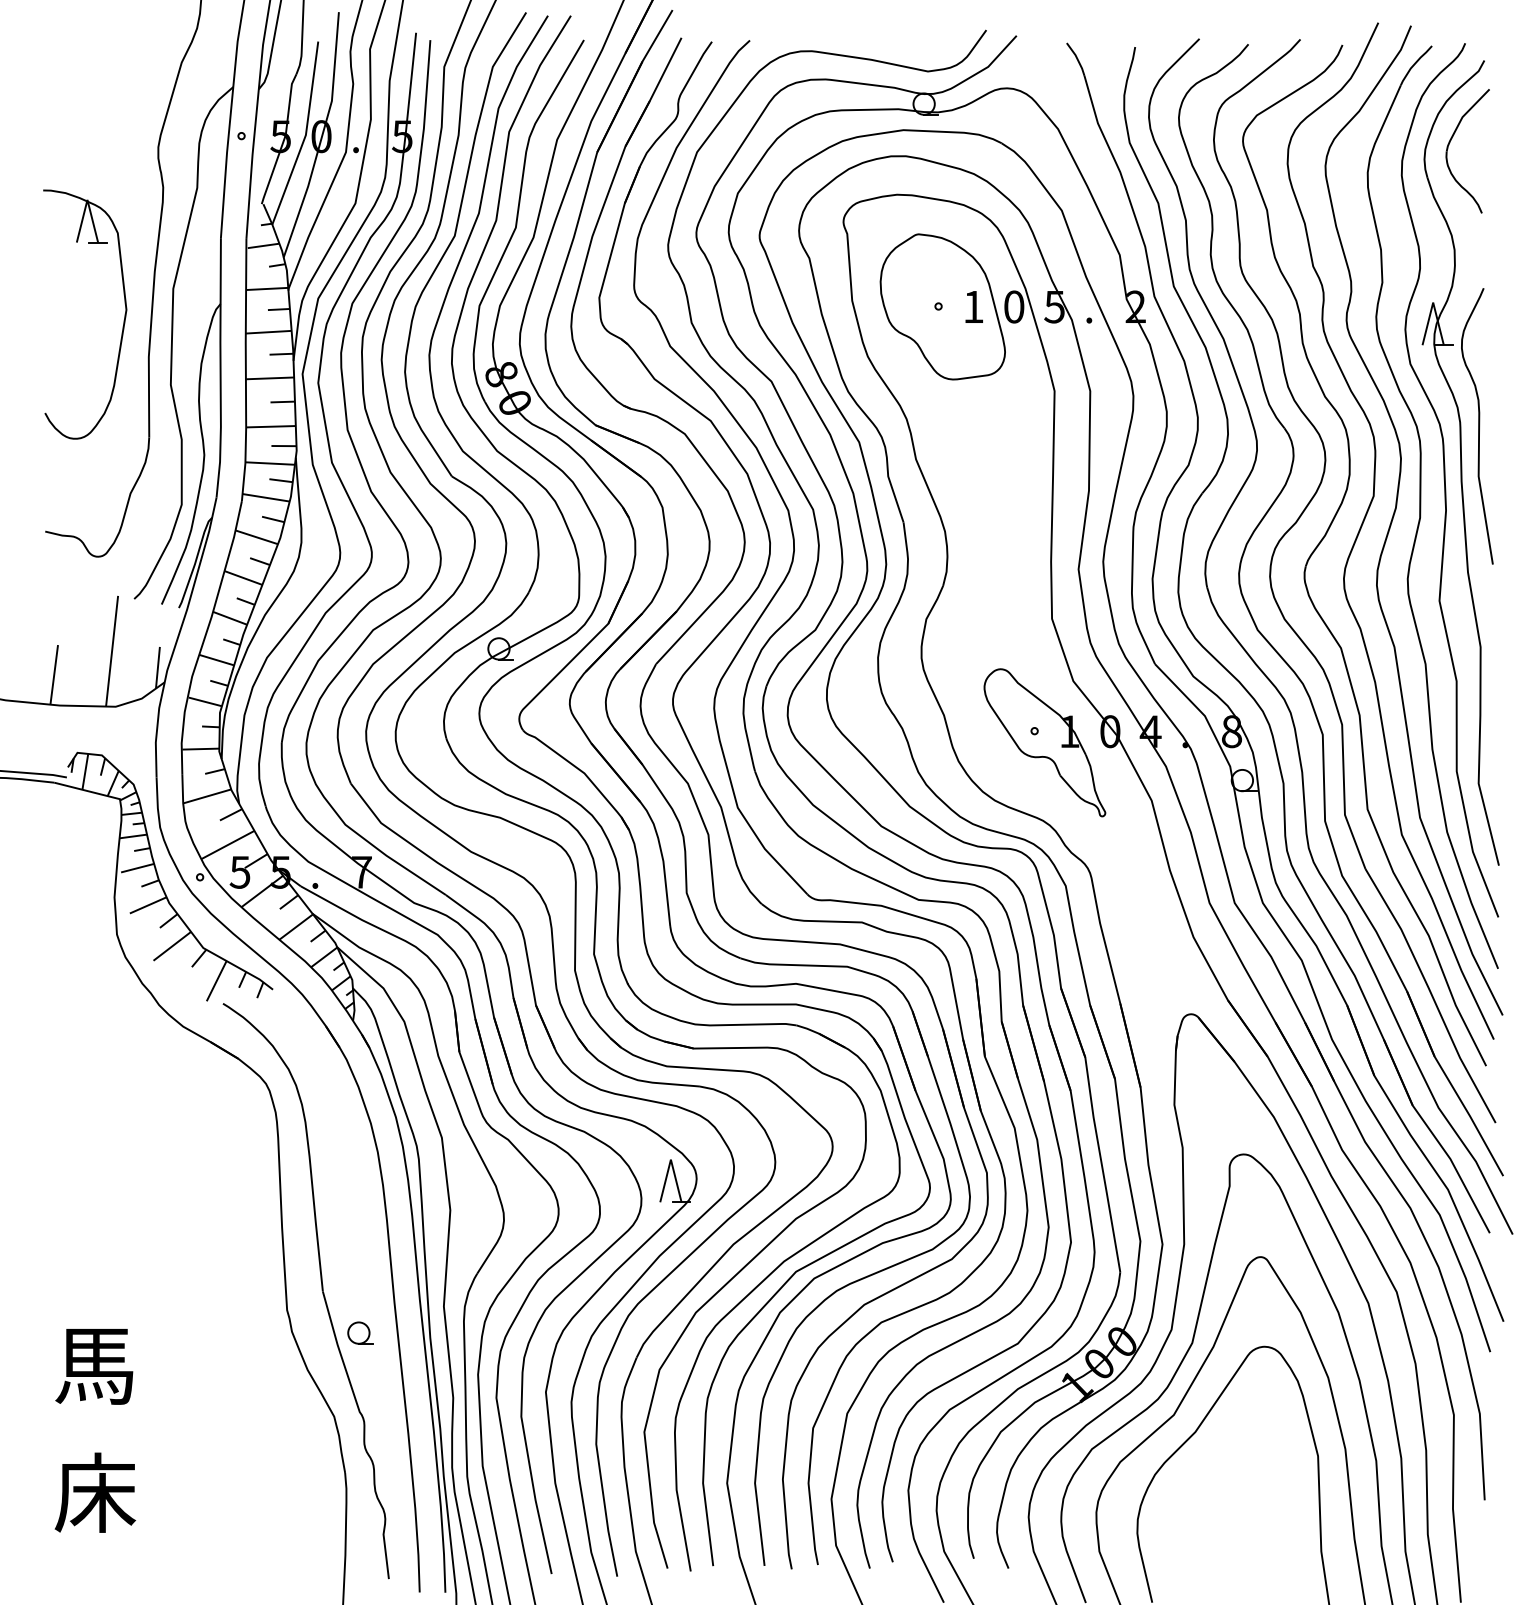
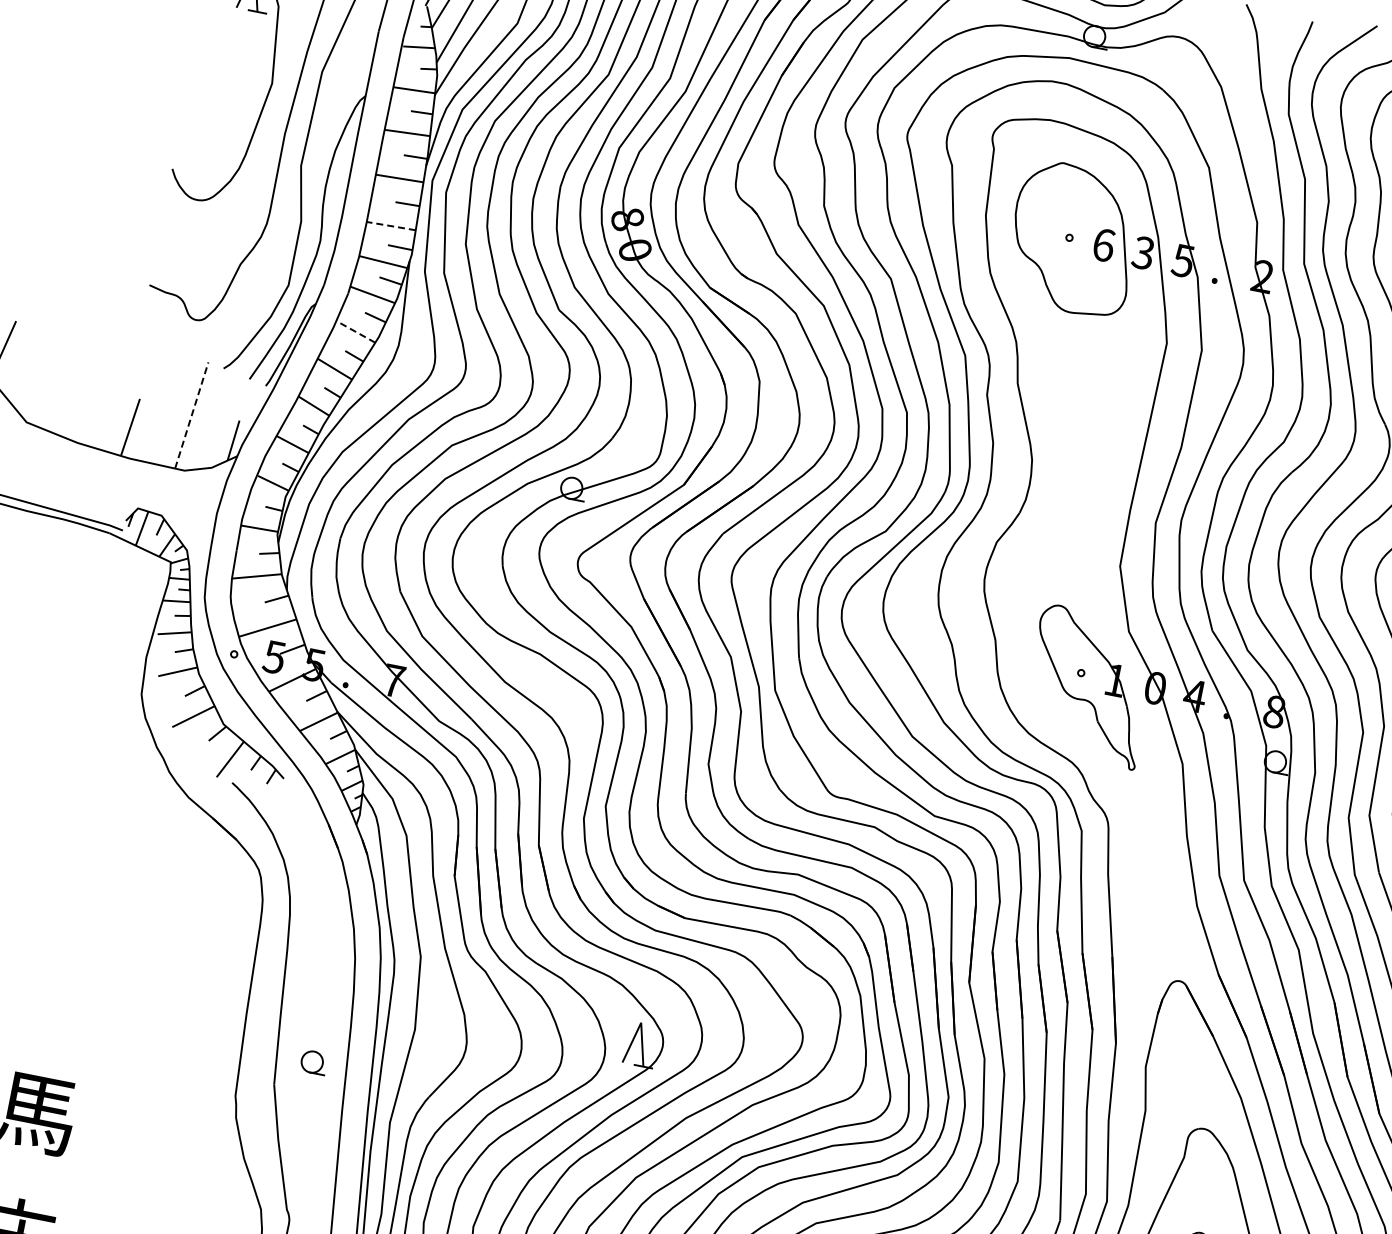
text: (973, 306) -> (1103, 244), 1 -> 6
text: (1013, 306) -> (1142, 252), 0 -> 3
line: (271, 426) -> (391, 226), solid -> dashed
line: (256, 537) -> (355, 331), solid -> dashed
line: (112, 651) -> (192, 415), solid -> dashed
part: (360, 1332) -> (313, 1061), moved

